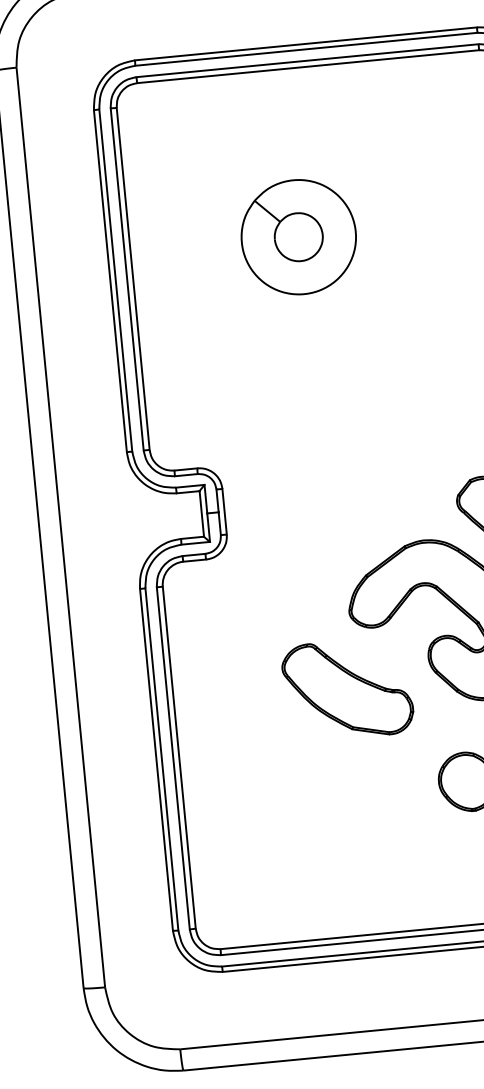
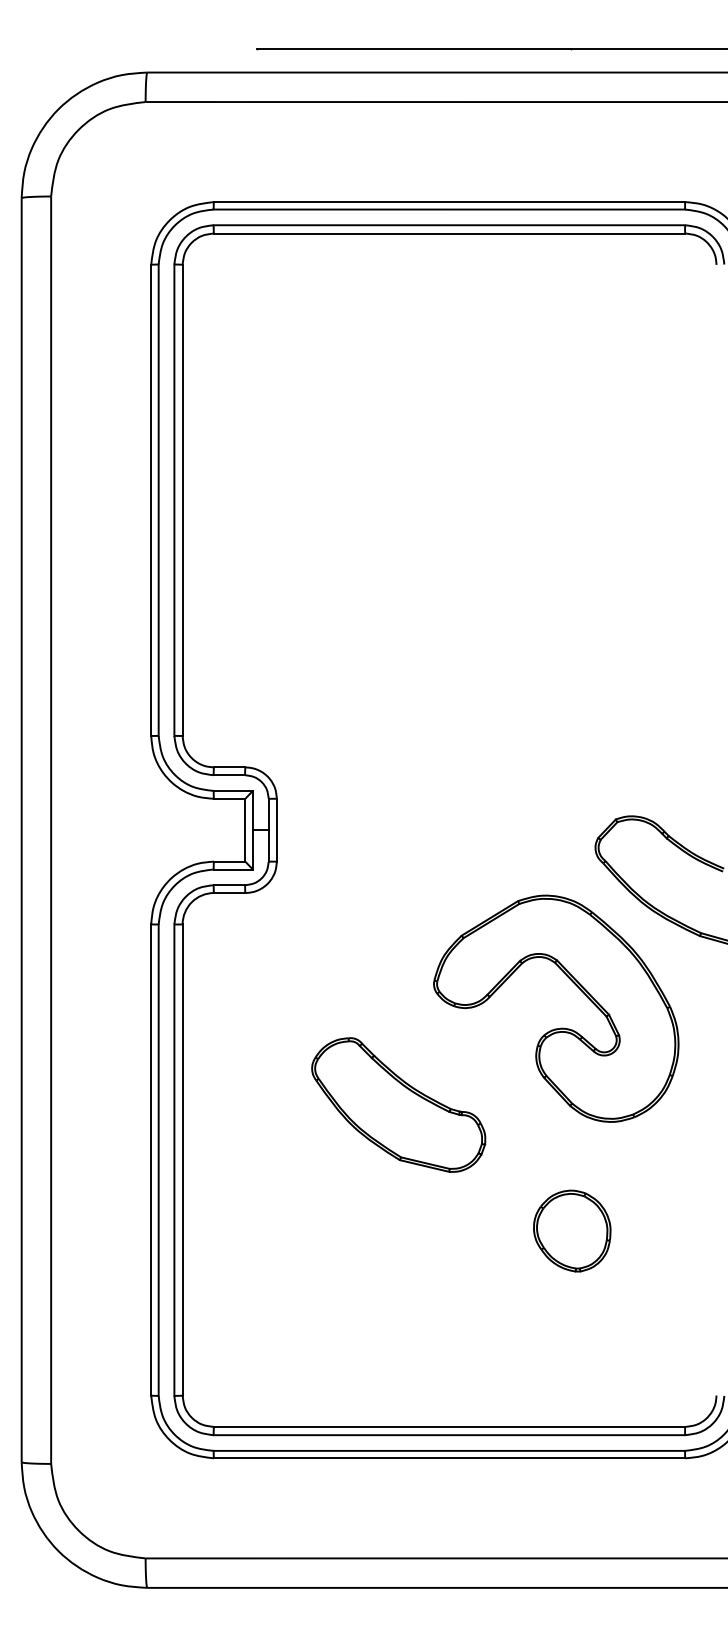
part: (298, 236) -> (413, 464), removed
part: (347, 689) -> (398, 1104), moved

